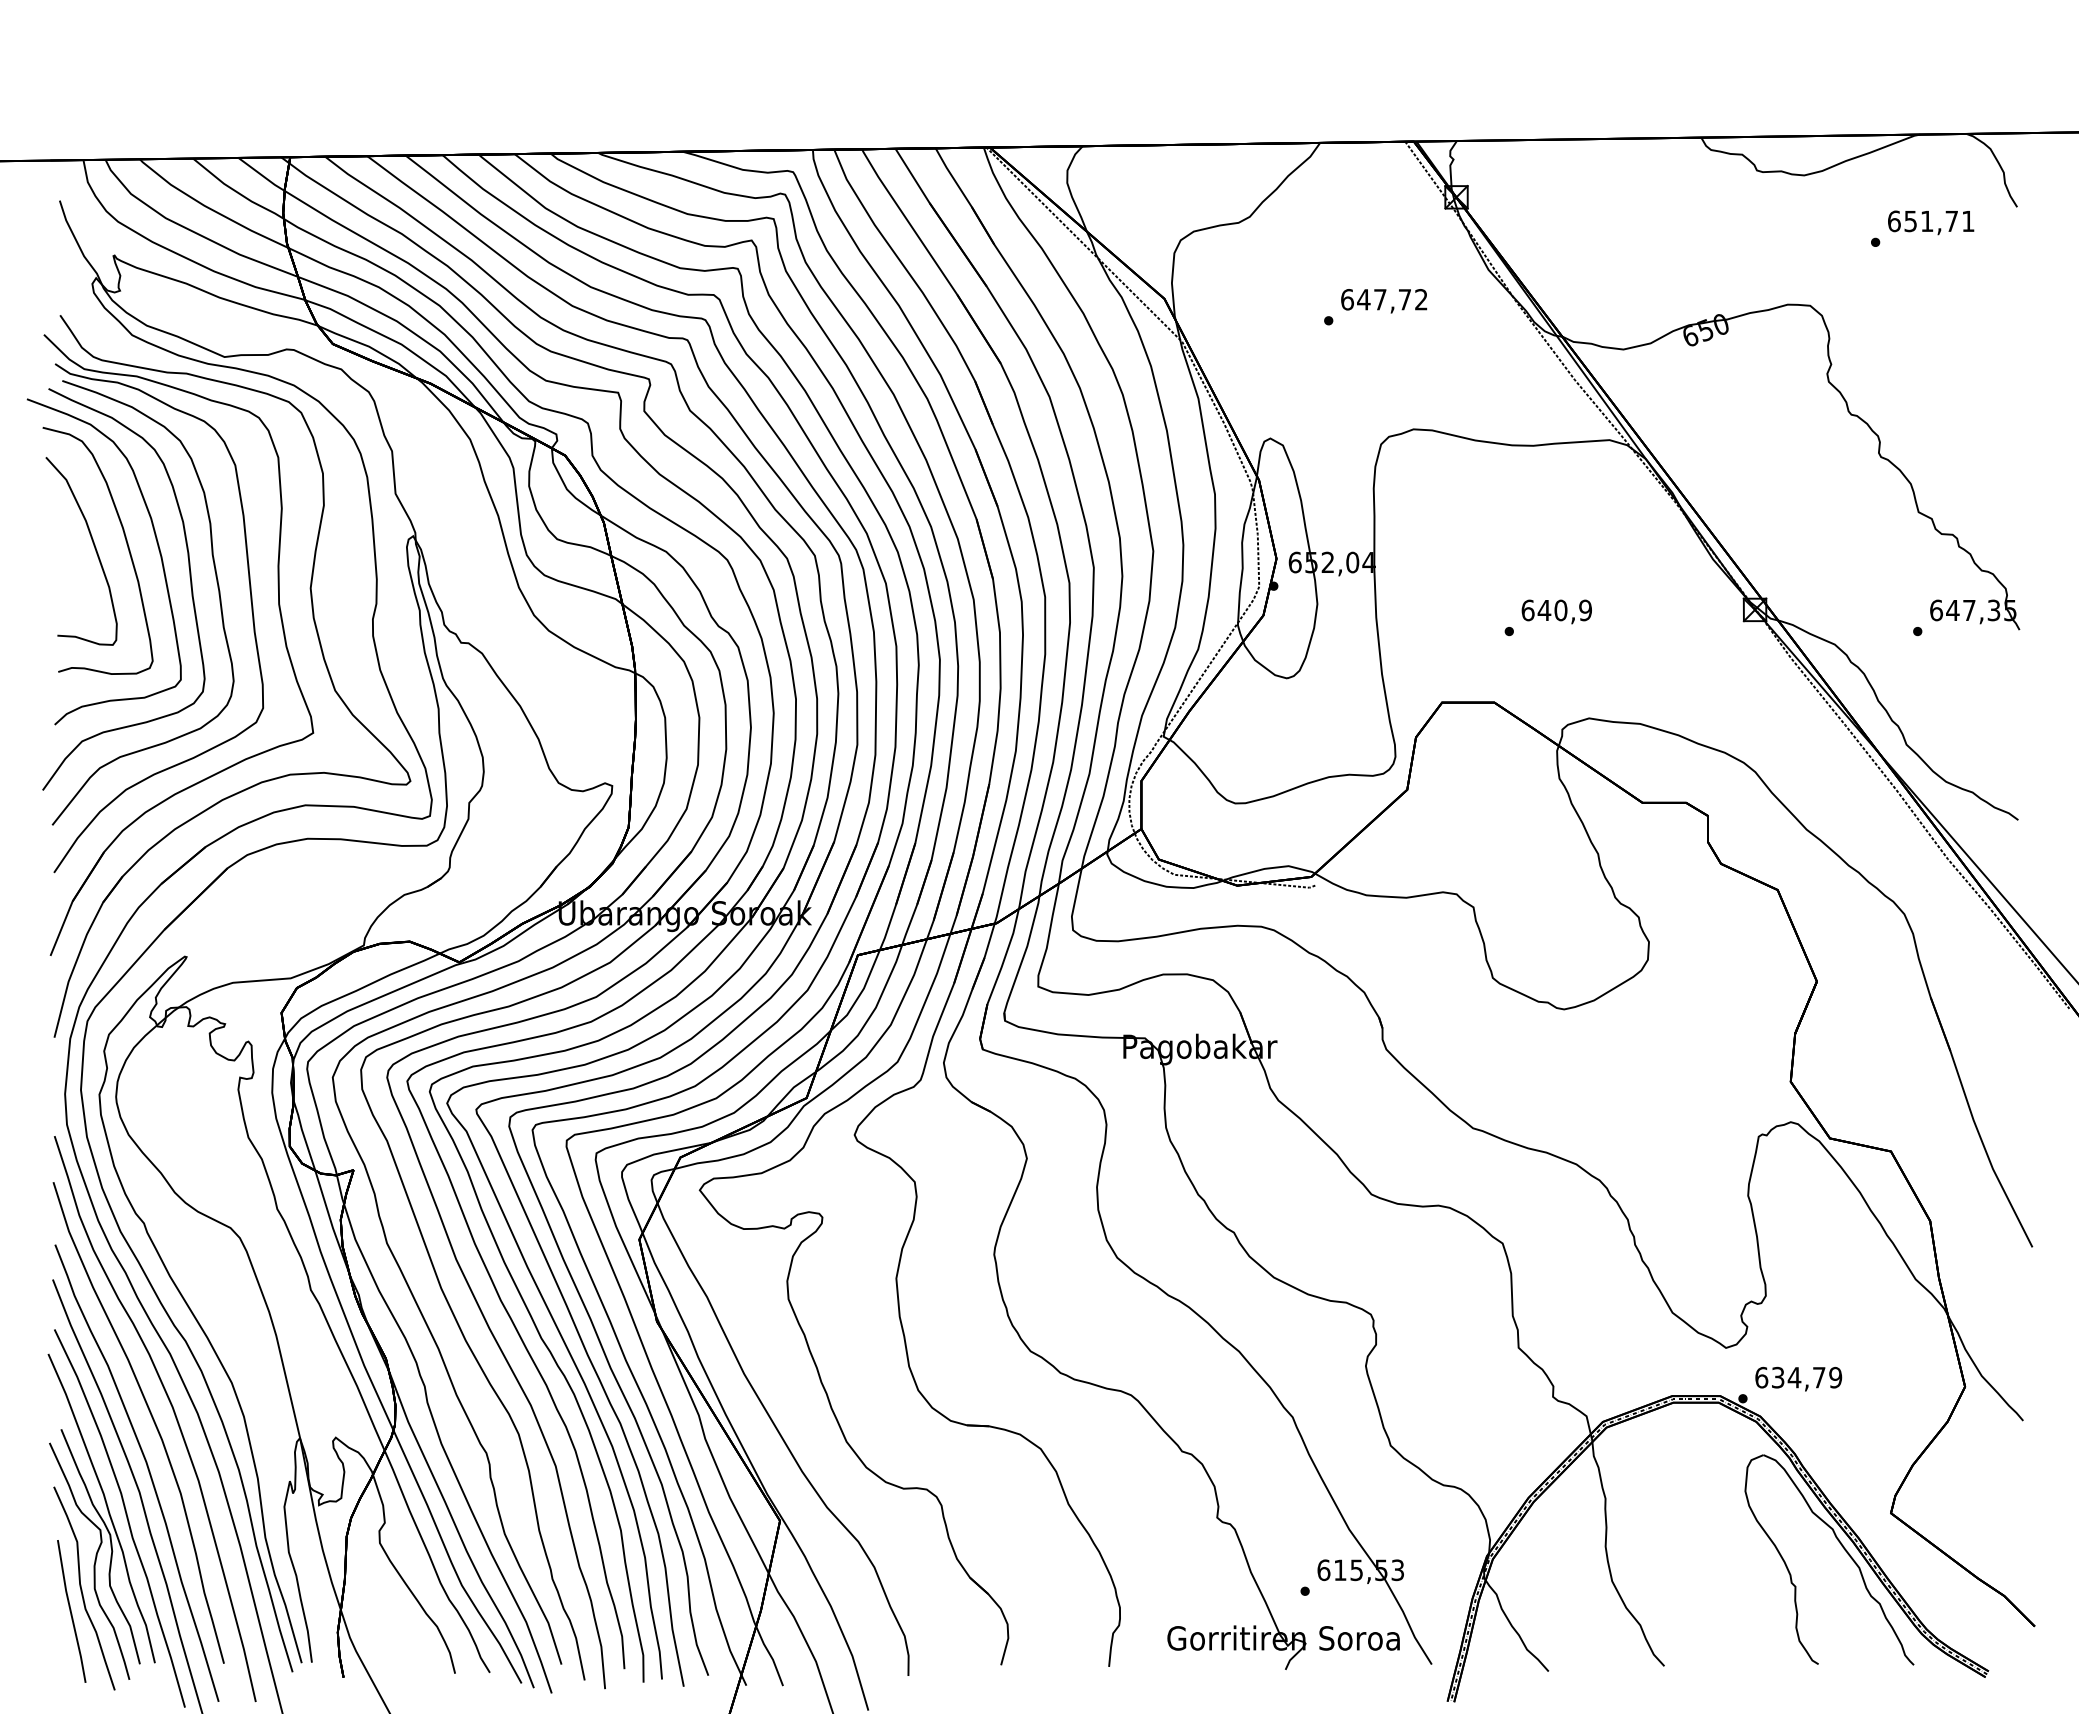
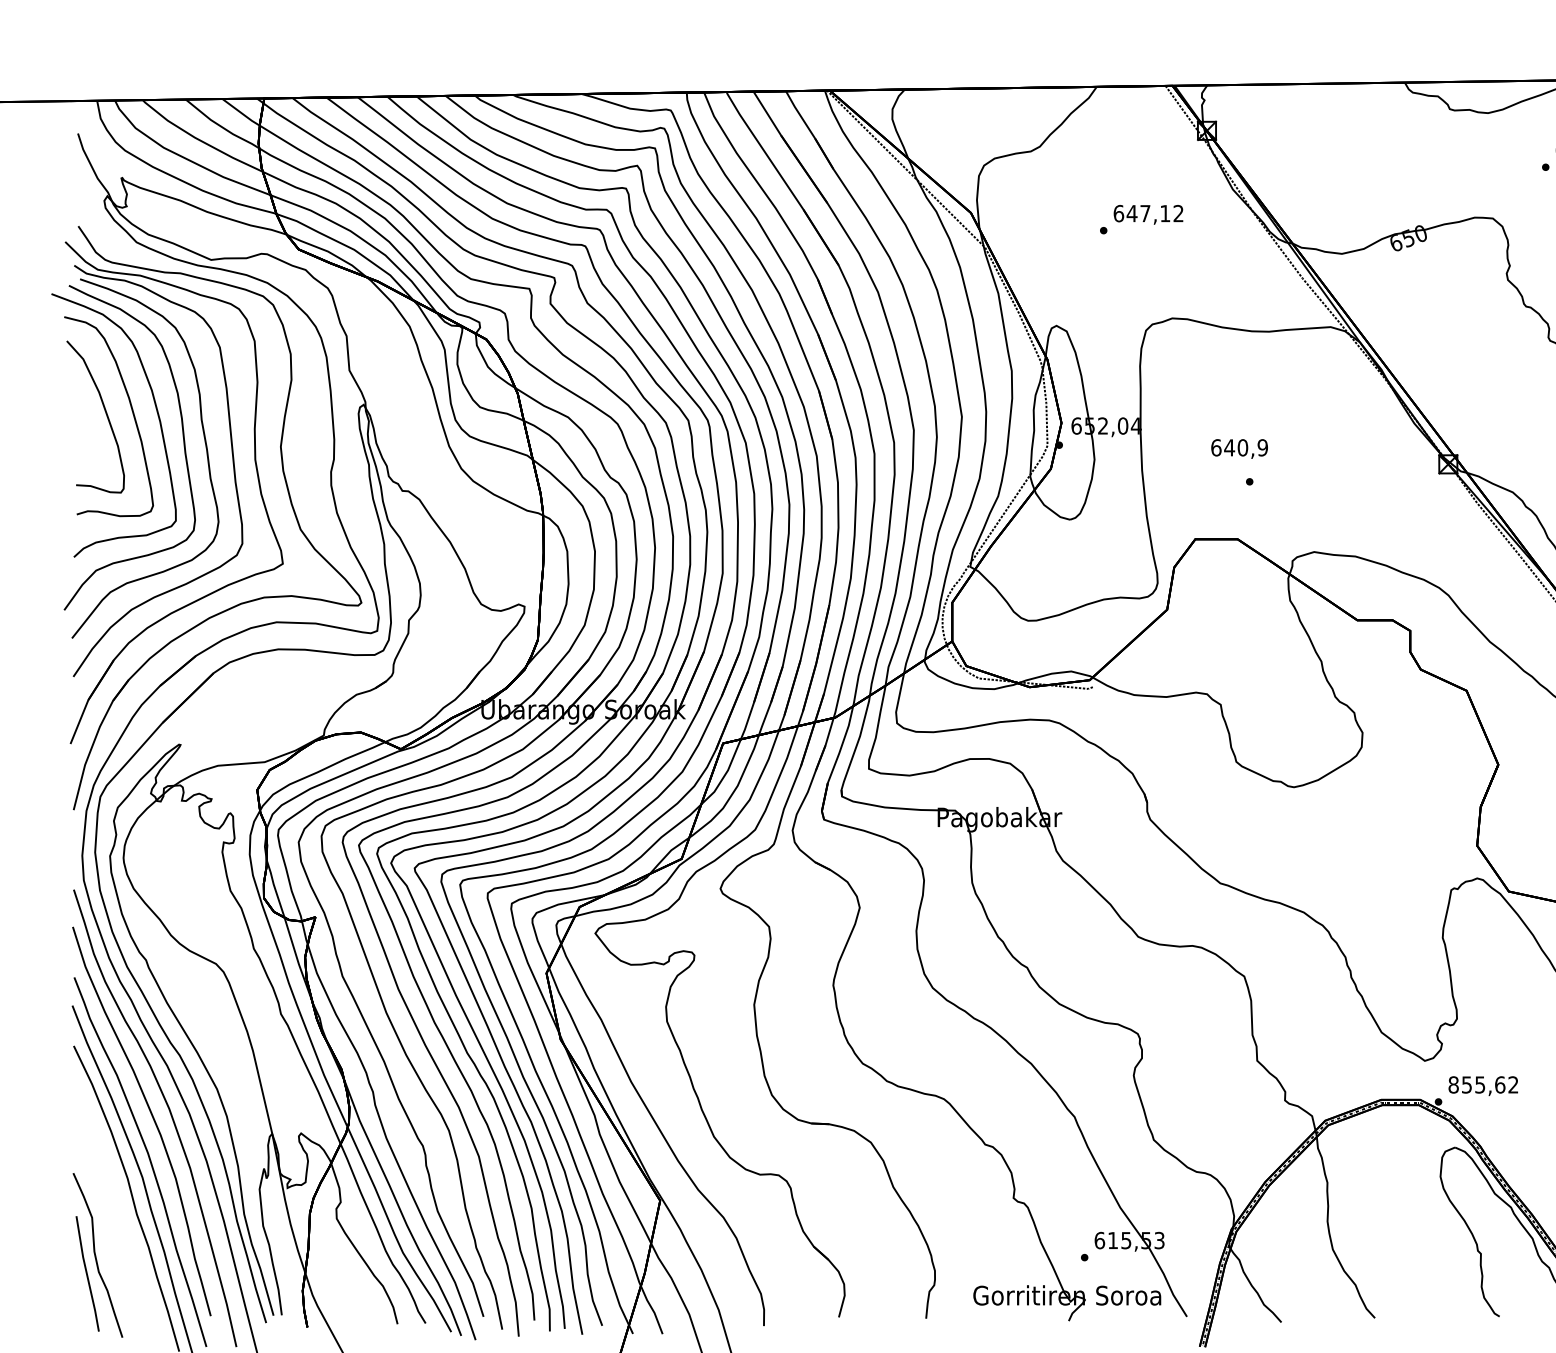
text: (1404, 299) -> (1164, 213), 647,72 -> 647,12
text: (1556, 611) -> (1239, 448), moved
text: (1798, 1377) -> (1483, 1084), 634,79 -> 855,62
part: (101, 1516) -> (111, 1197), removed

